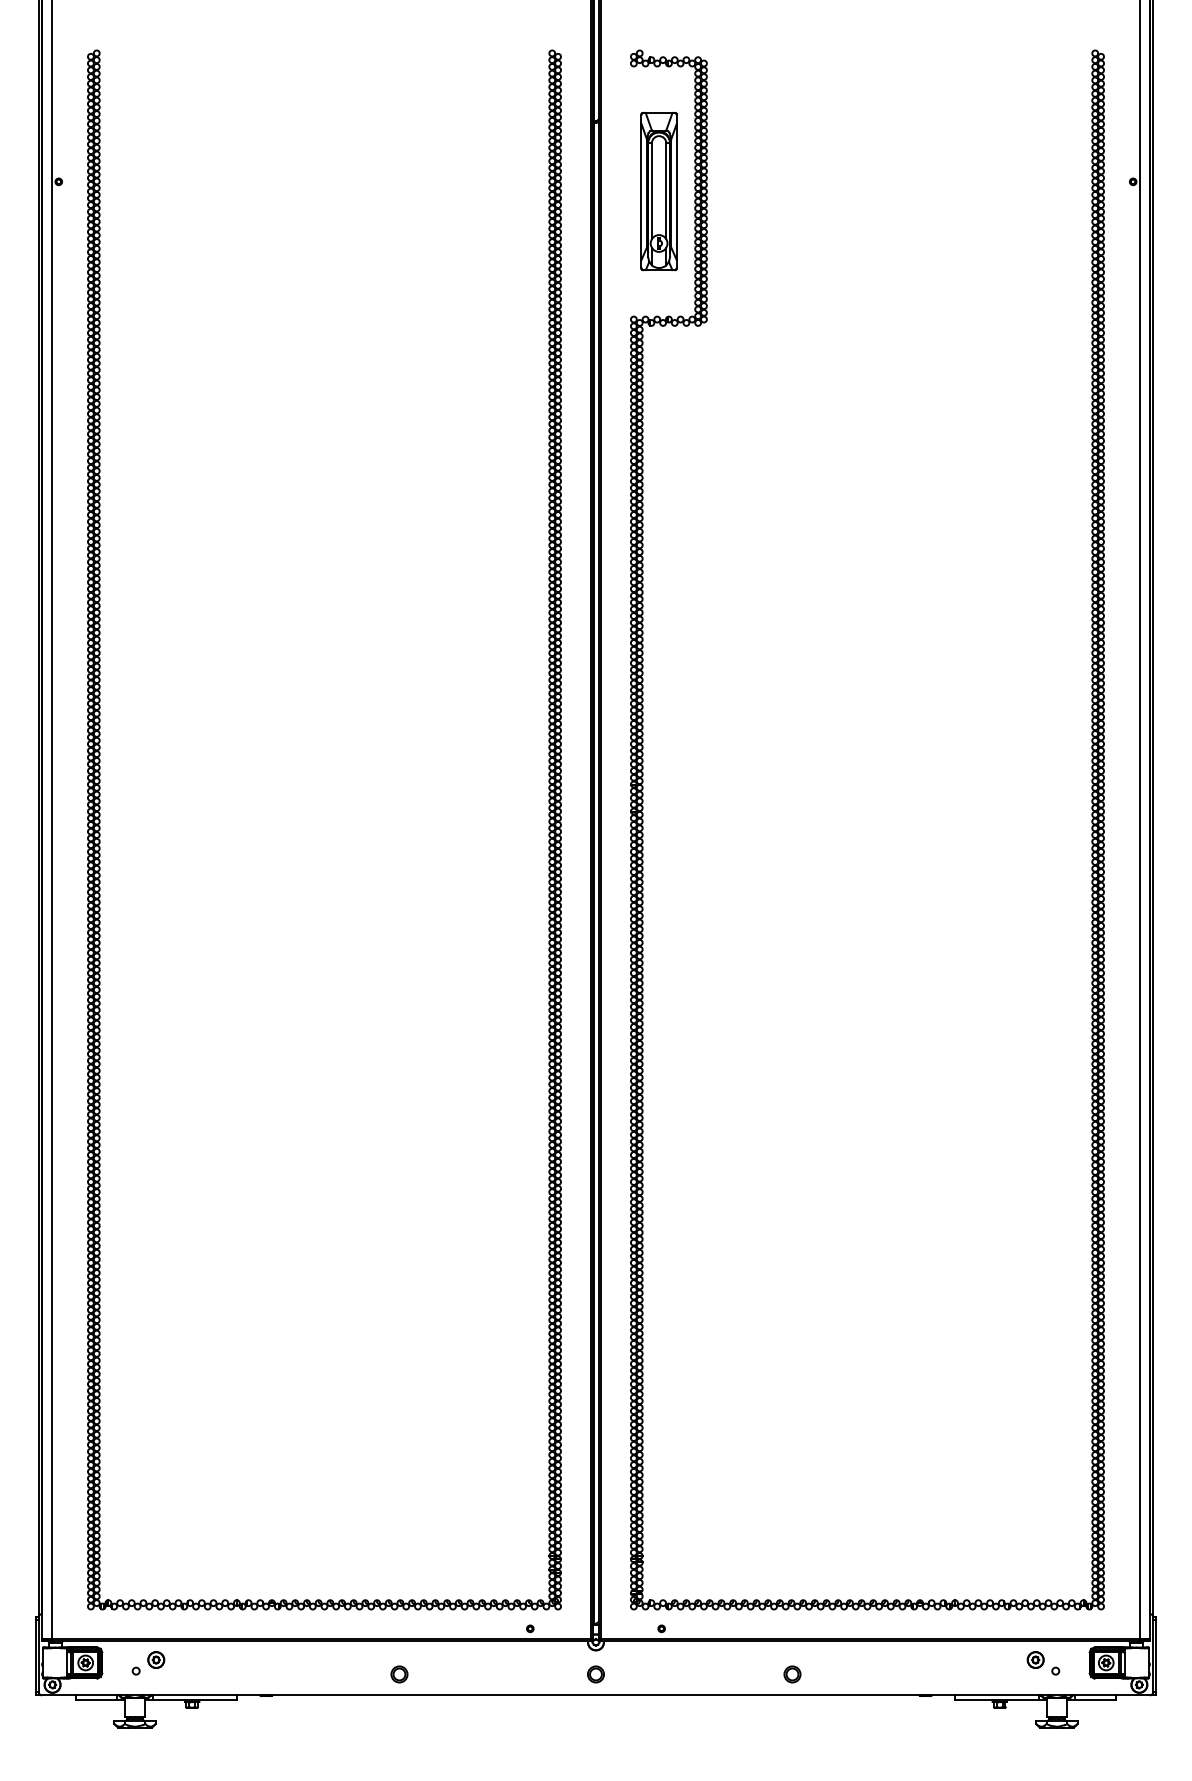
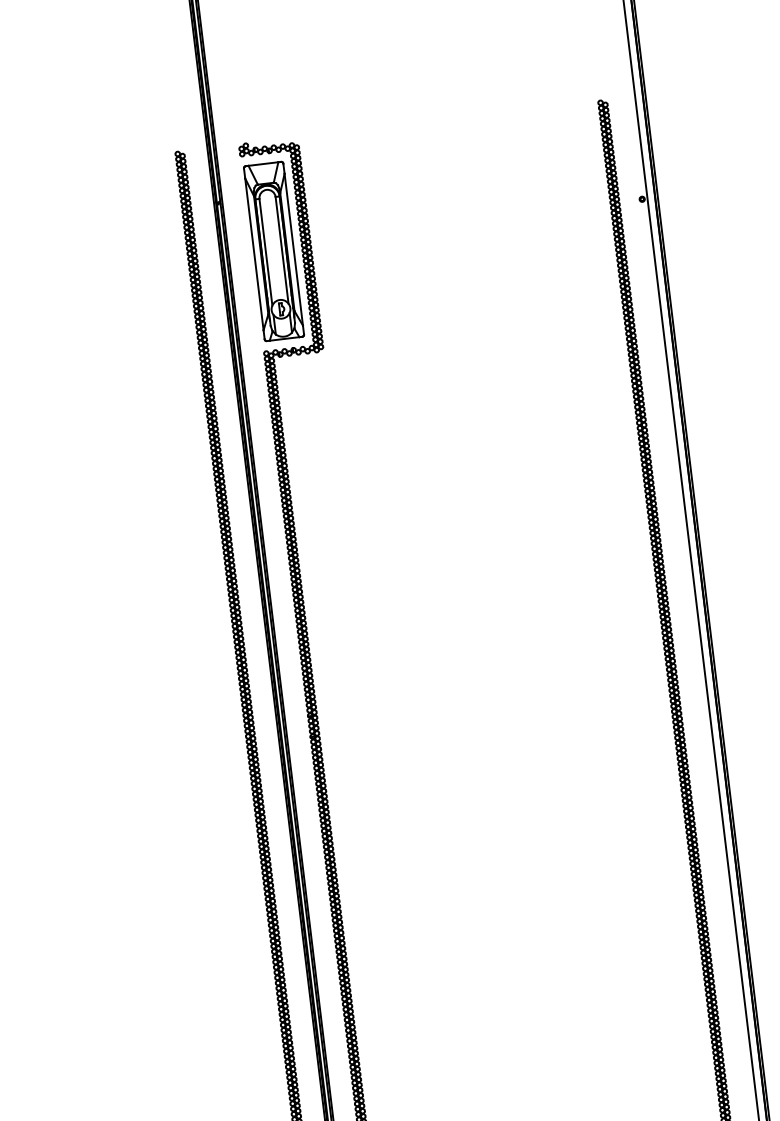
part: (658, 191) -> (273, 251), size x1.43

